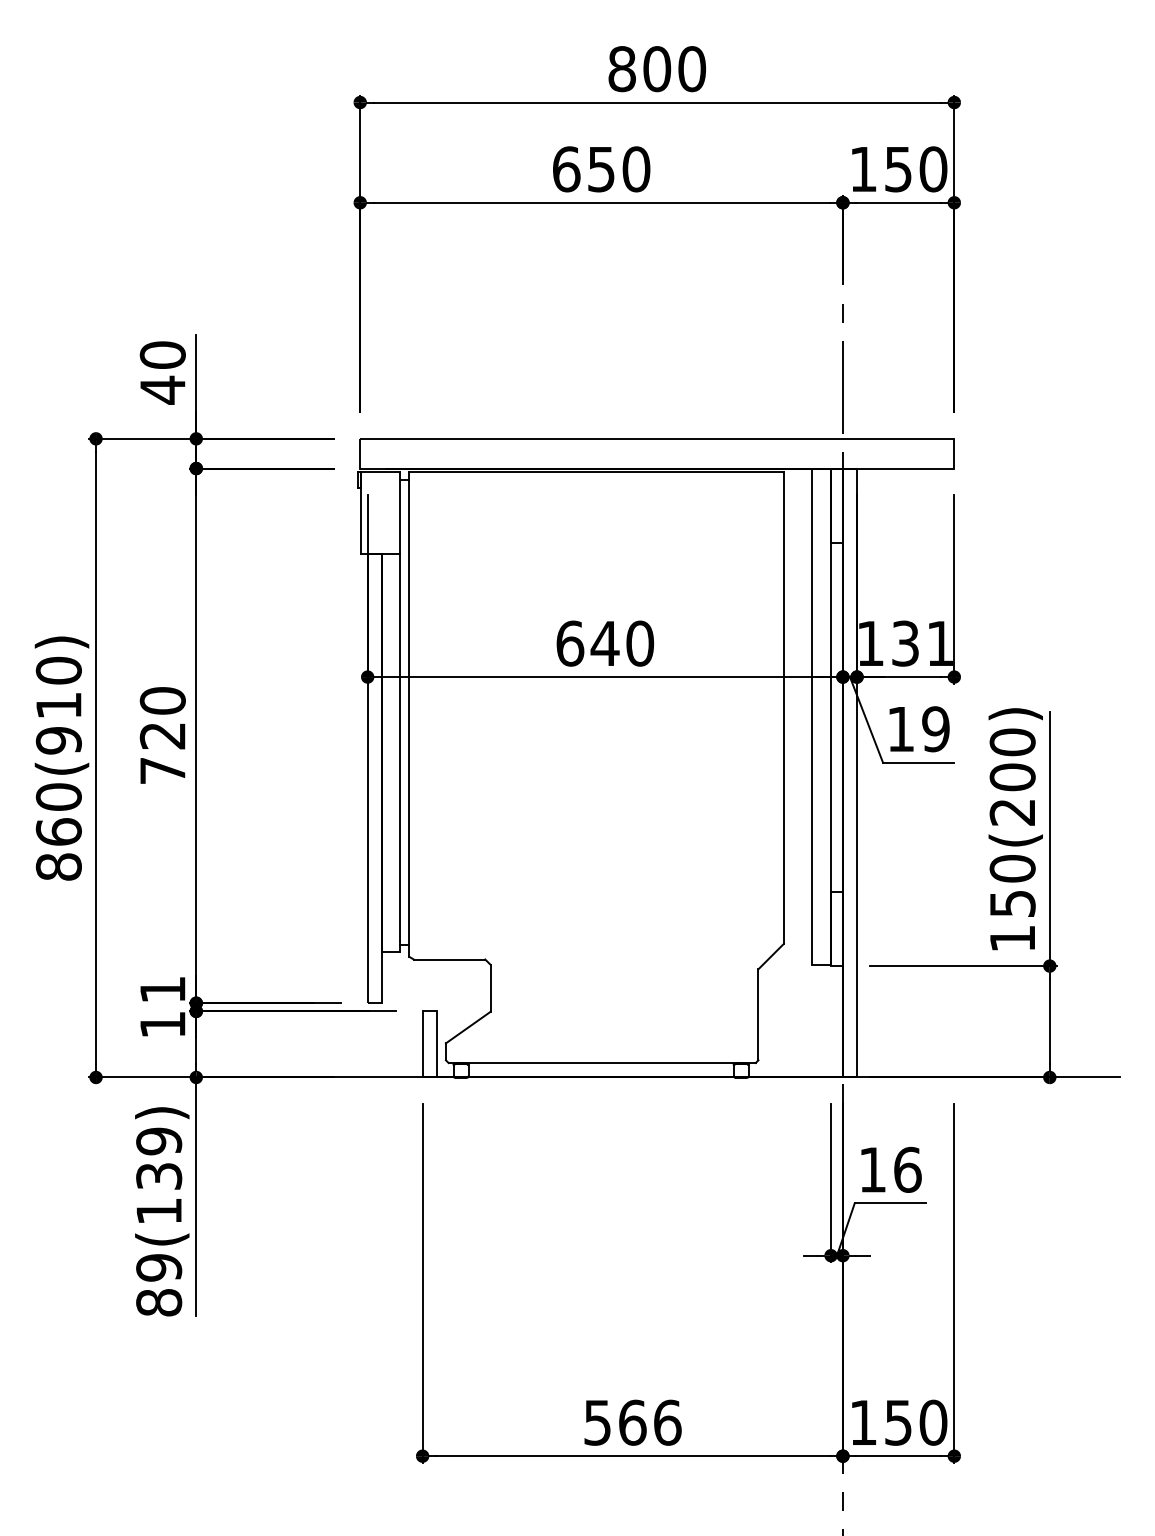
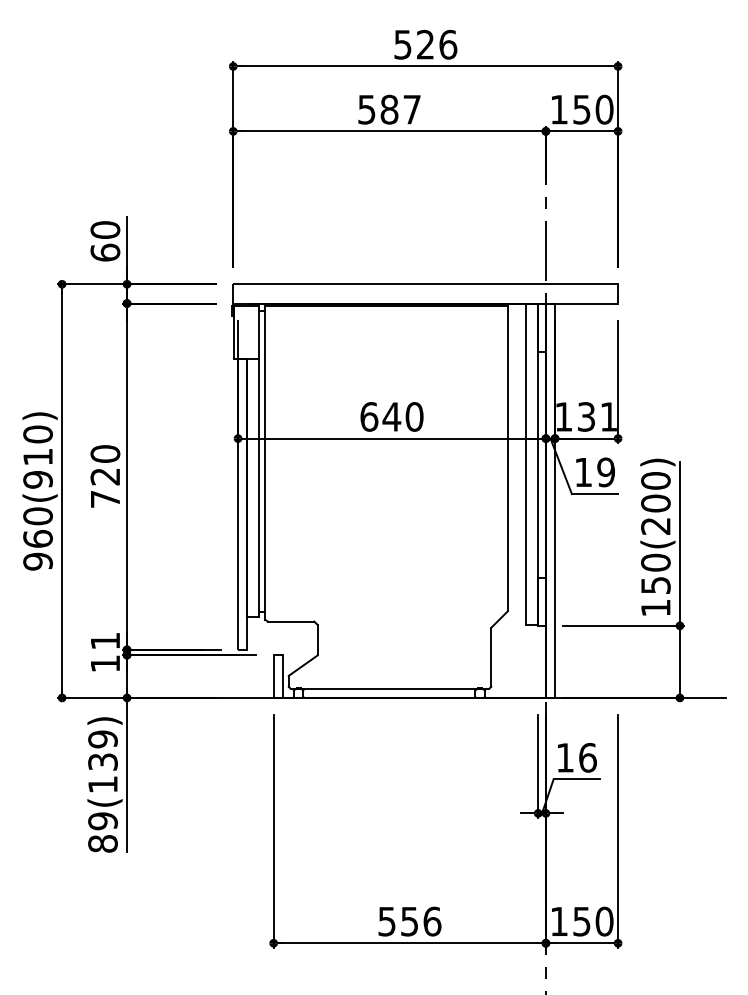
text: (657, 68) -> (425, 44), 800 -> 526
text: (601, 169) -> (389, 109), 650 -> 587
text: (162, 389) -> (105, 252), 40 -> 60
text: (58, 866) -> (37, 561), 860(910) -> 960(910)
text: (632, 1422) -> (409, 921), 566 -> 556

